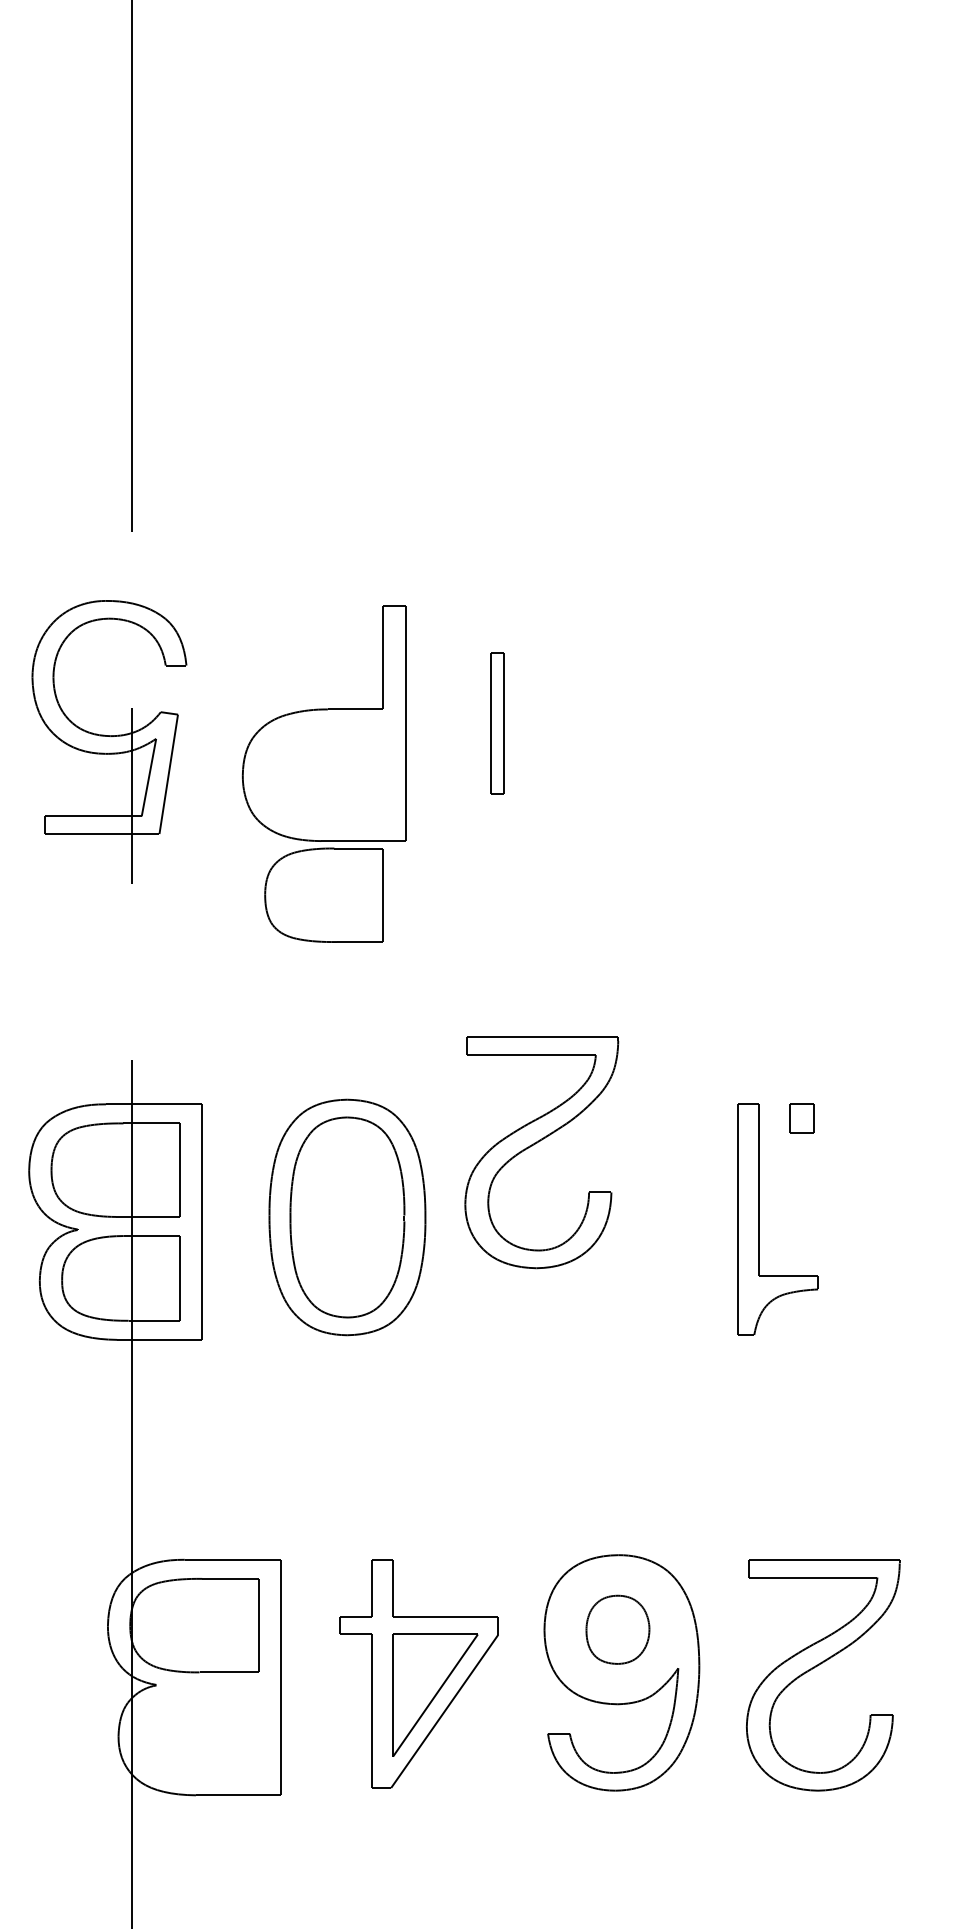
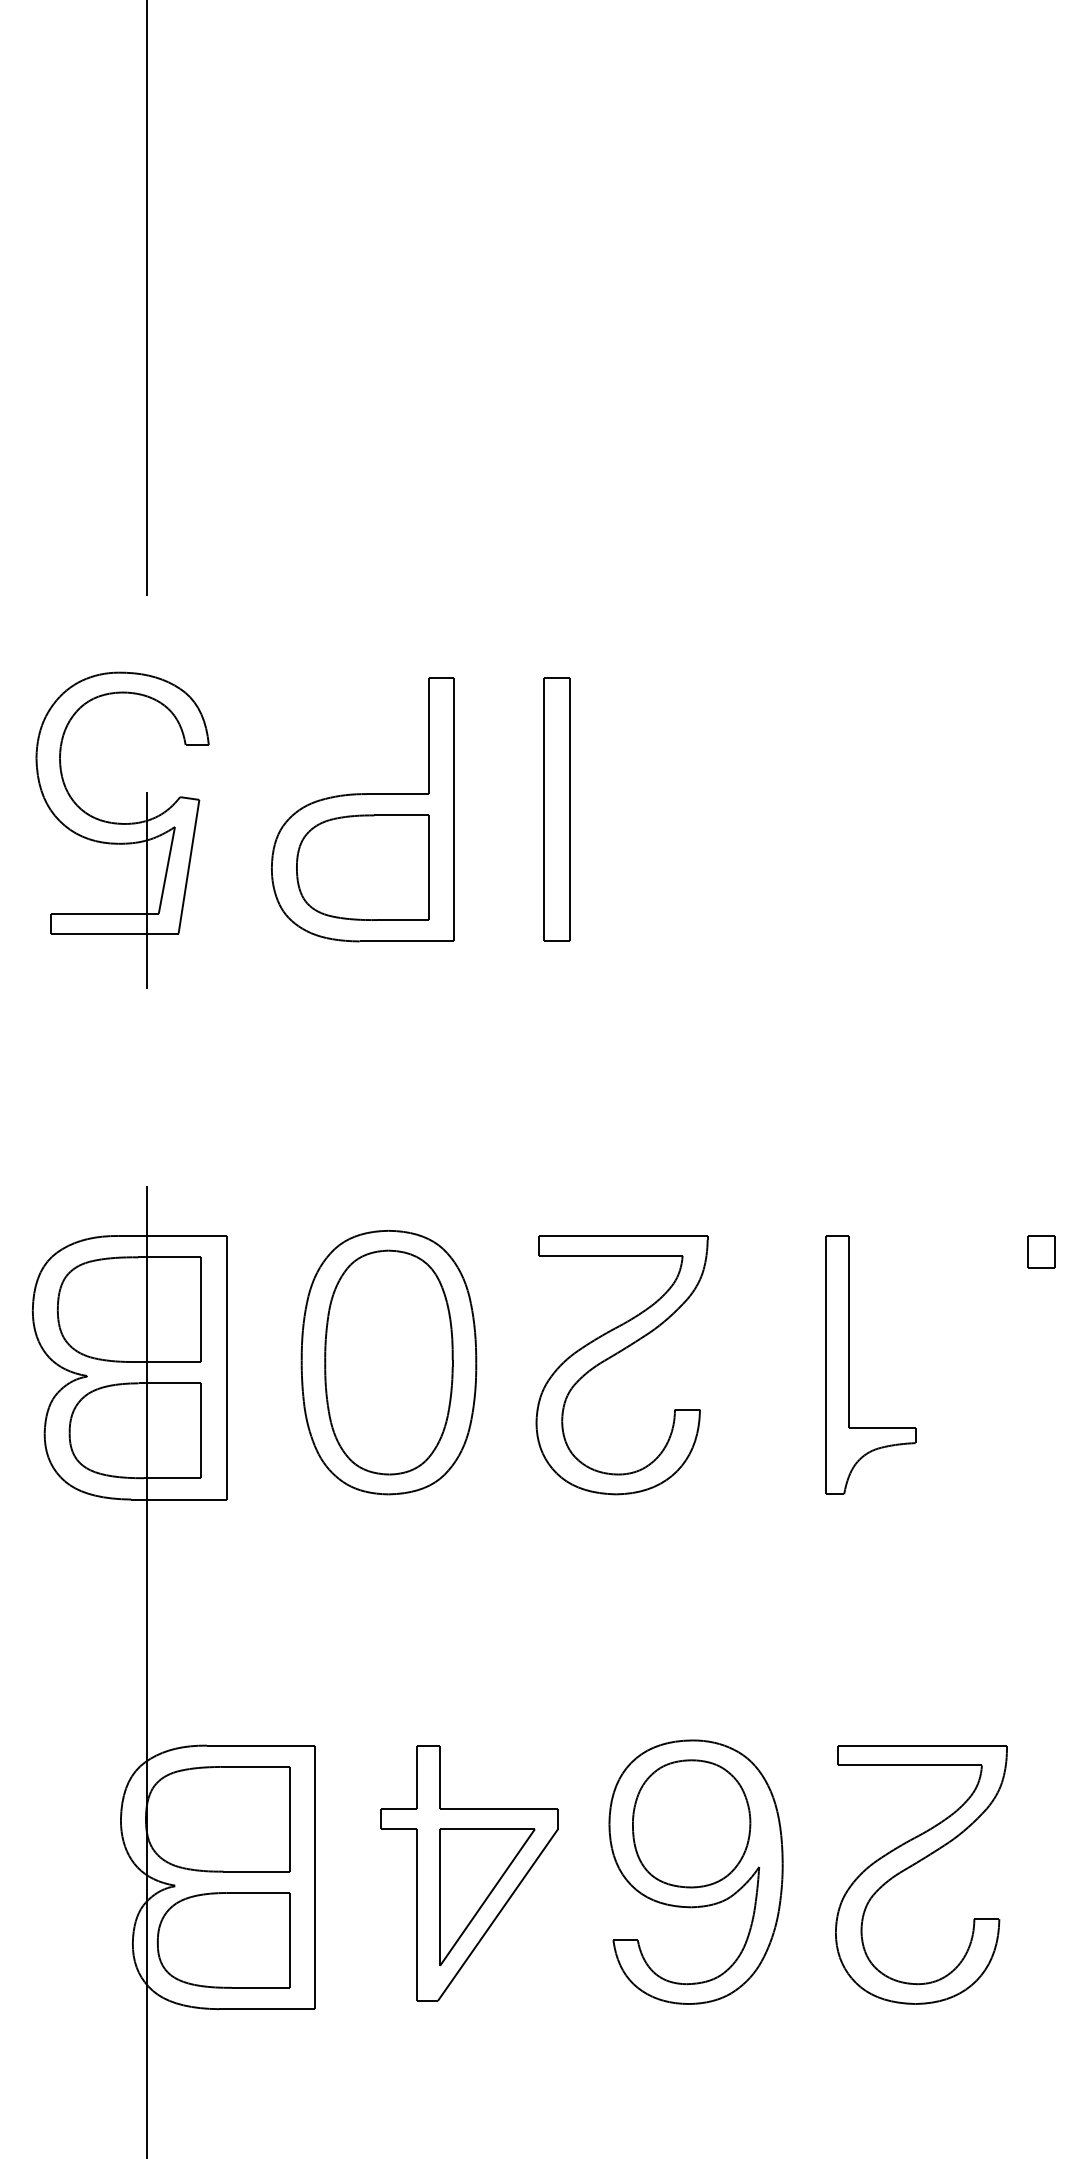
part: (497, 723) -> (556, 809), size x1.67
part: (323, 894) -> (362, 866), moved
part: (801, 1118) -> (1041, 1251), moved
part: (537, 1143) -> (617, 1354), moved
part: (617, 1629) -> (691, 1823), size x1.67
part: (199, 1733) -> (223, 1940), added

